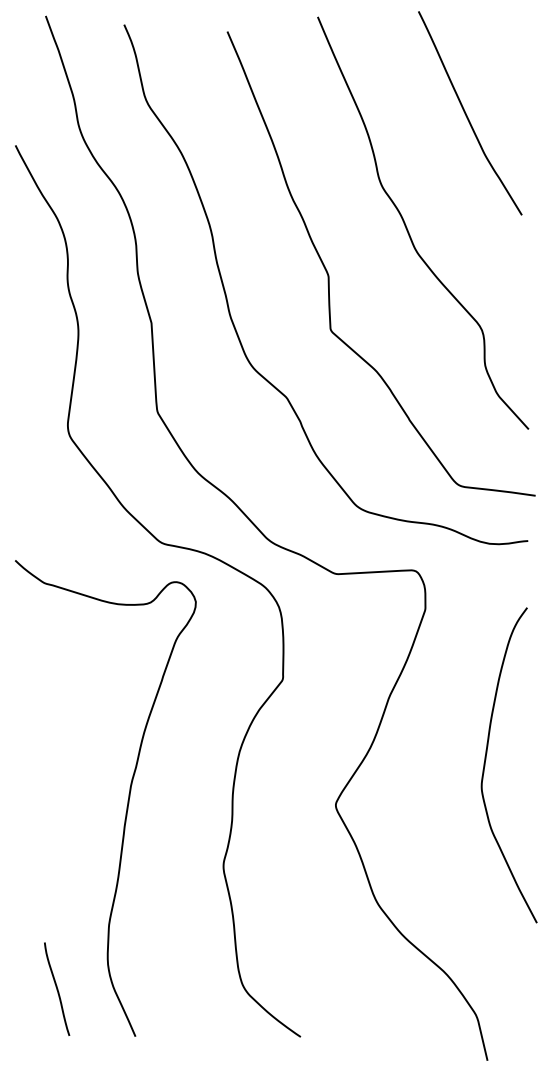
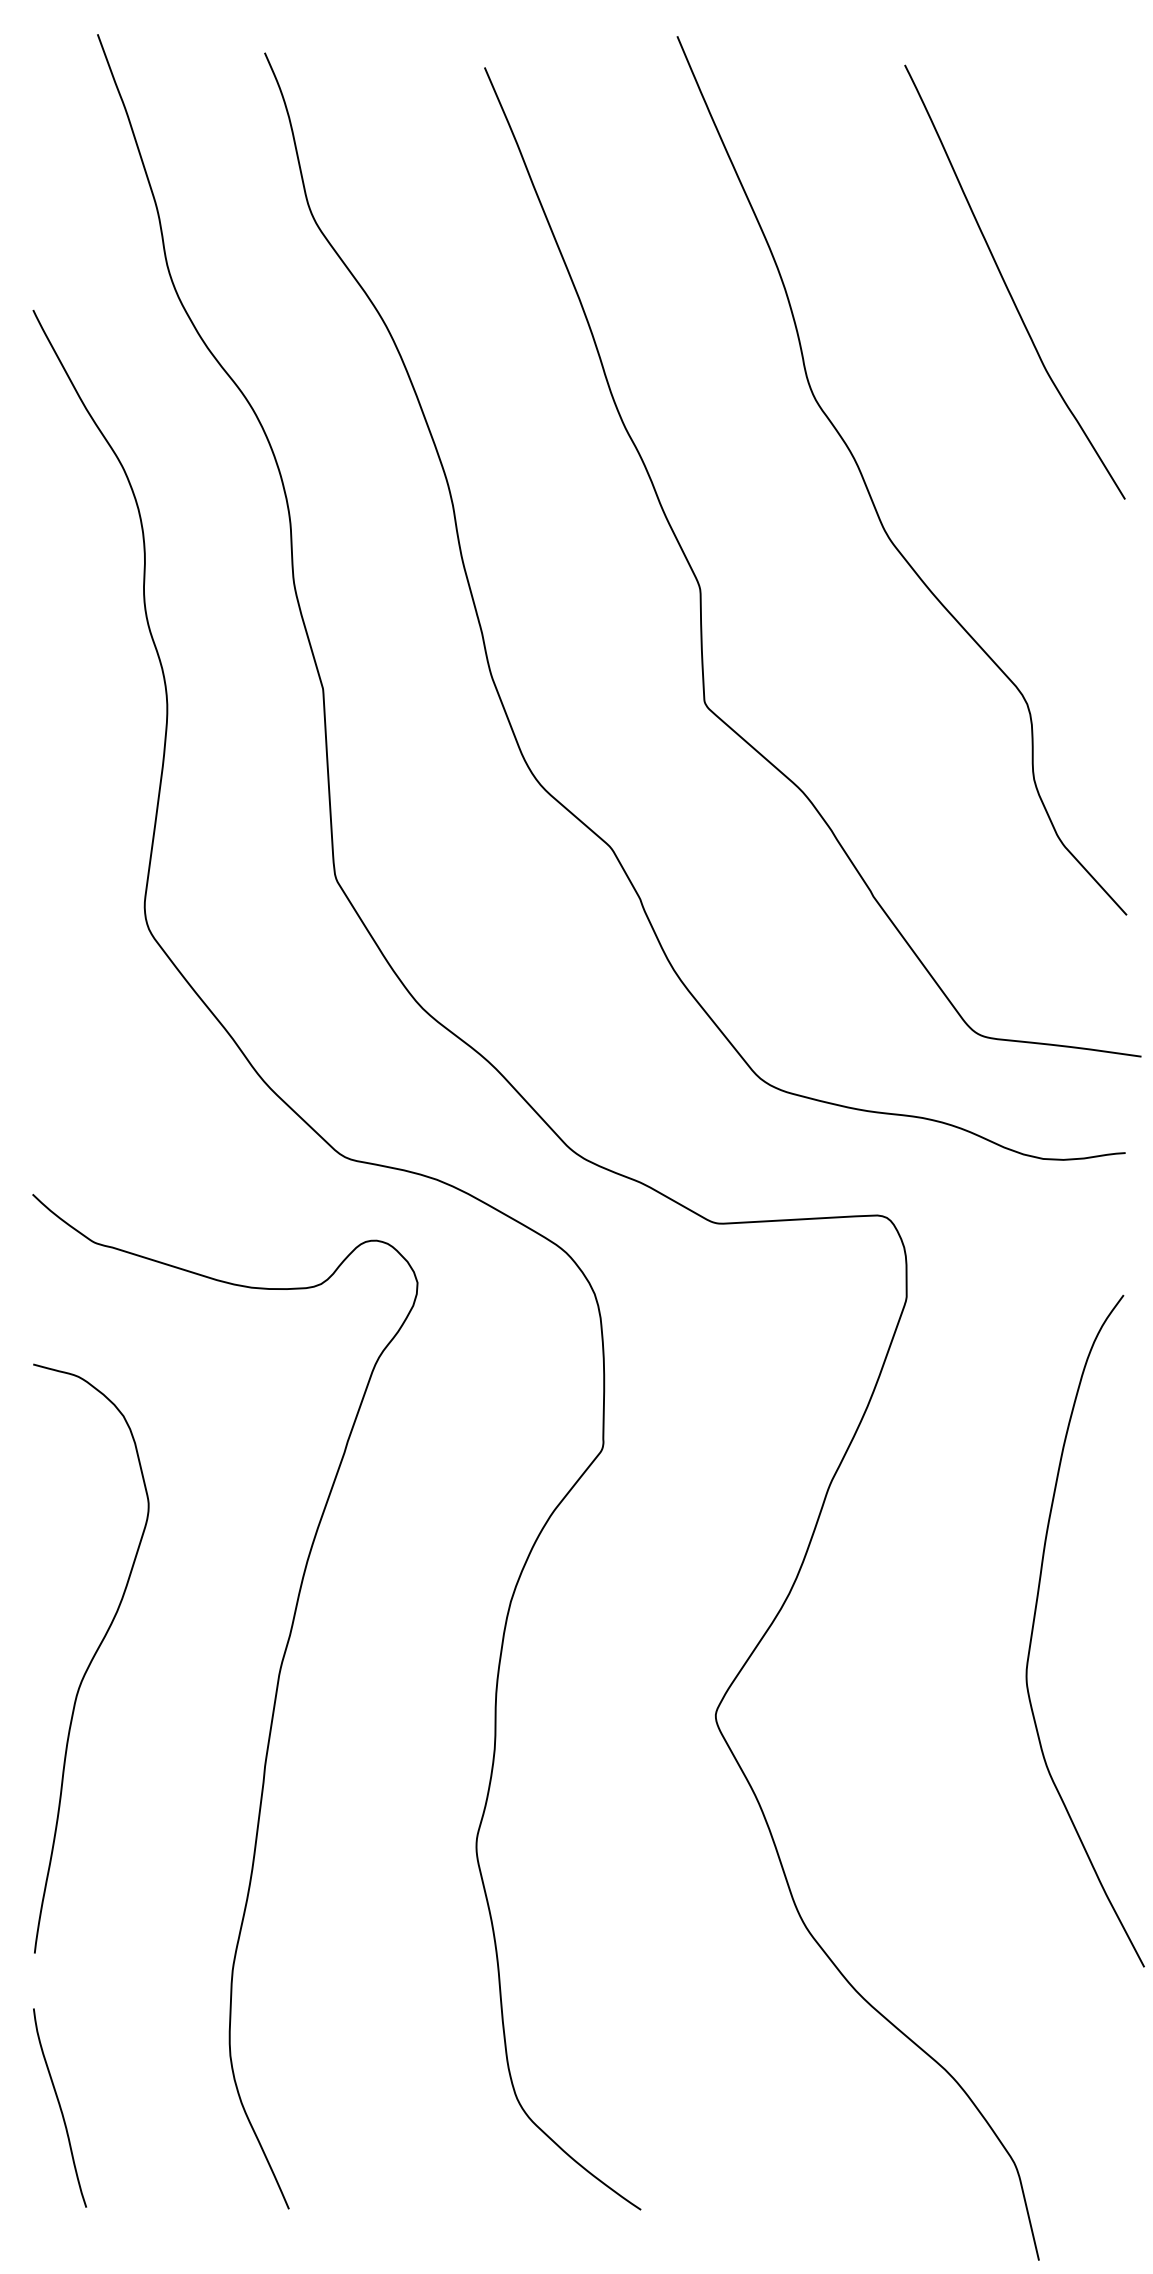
curve: (467, 115) -> (1009, 286), moved
curve: (42, 777) -> (90, 1656), added
curve: (57, 988) -> (60, 2106), moved

